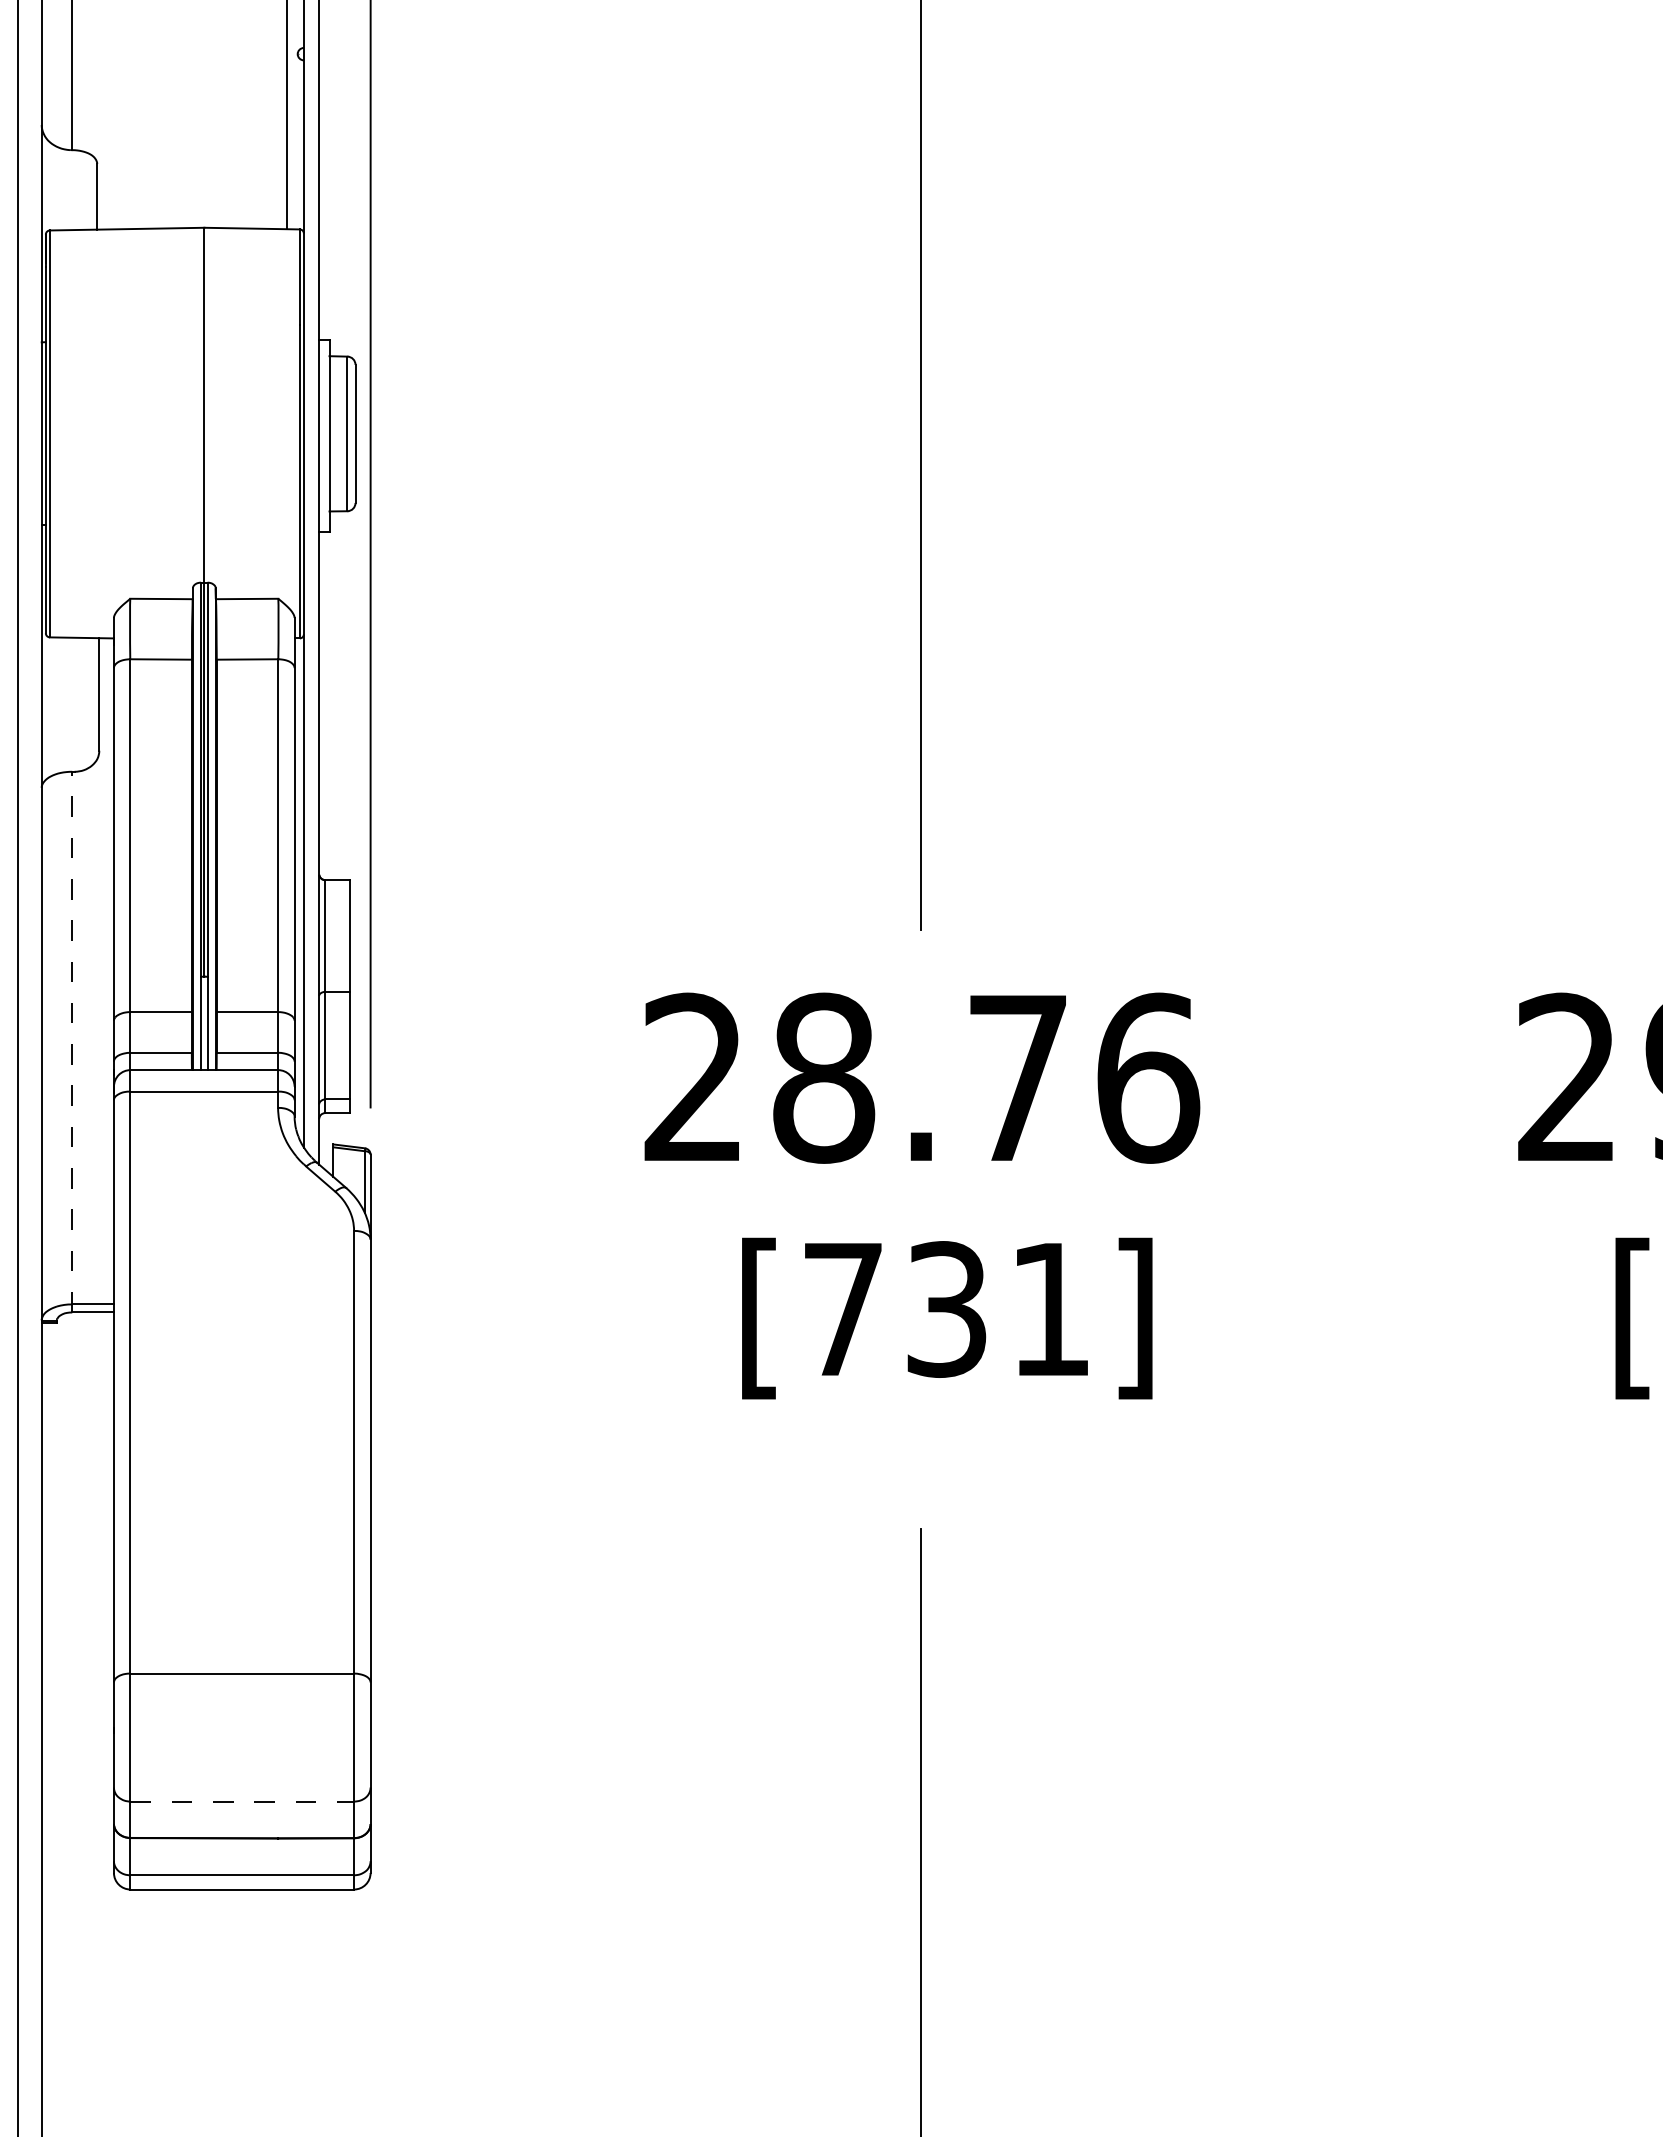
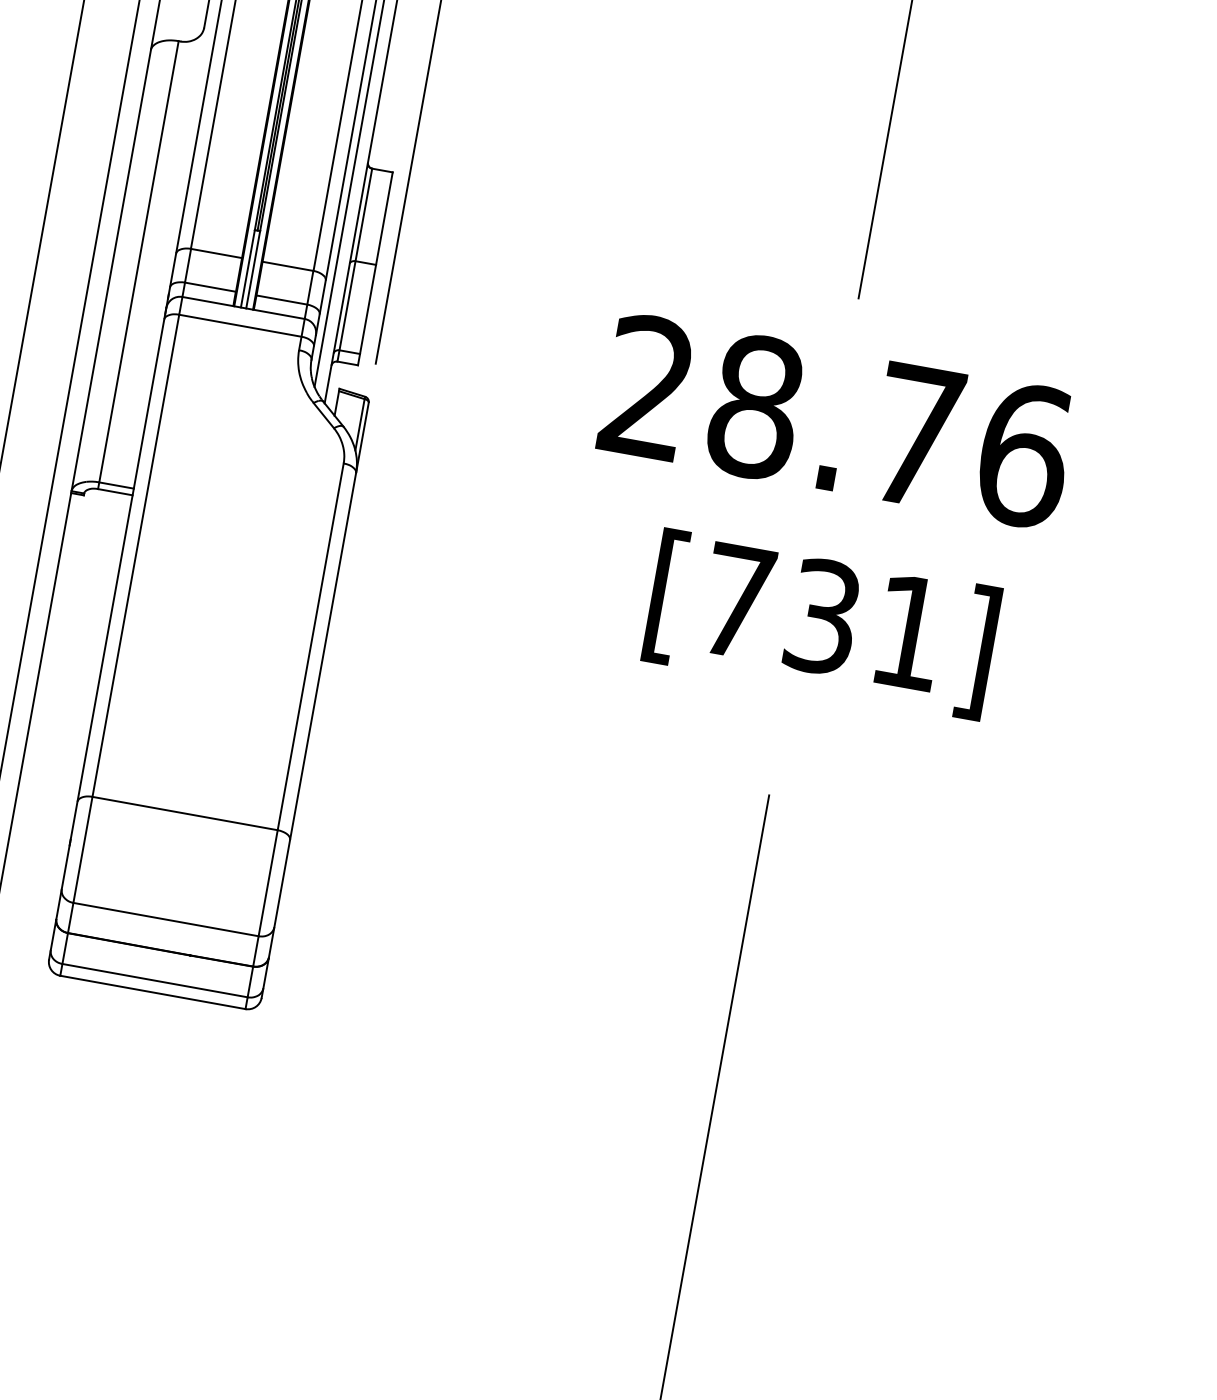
line: (72, 1041) -> (138, 264), dashed -> solid
line: (242, 1801) -> (166, 919), dashed -> solid

